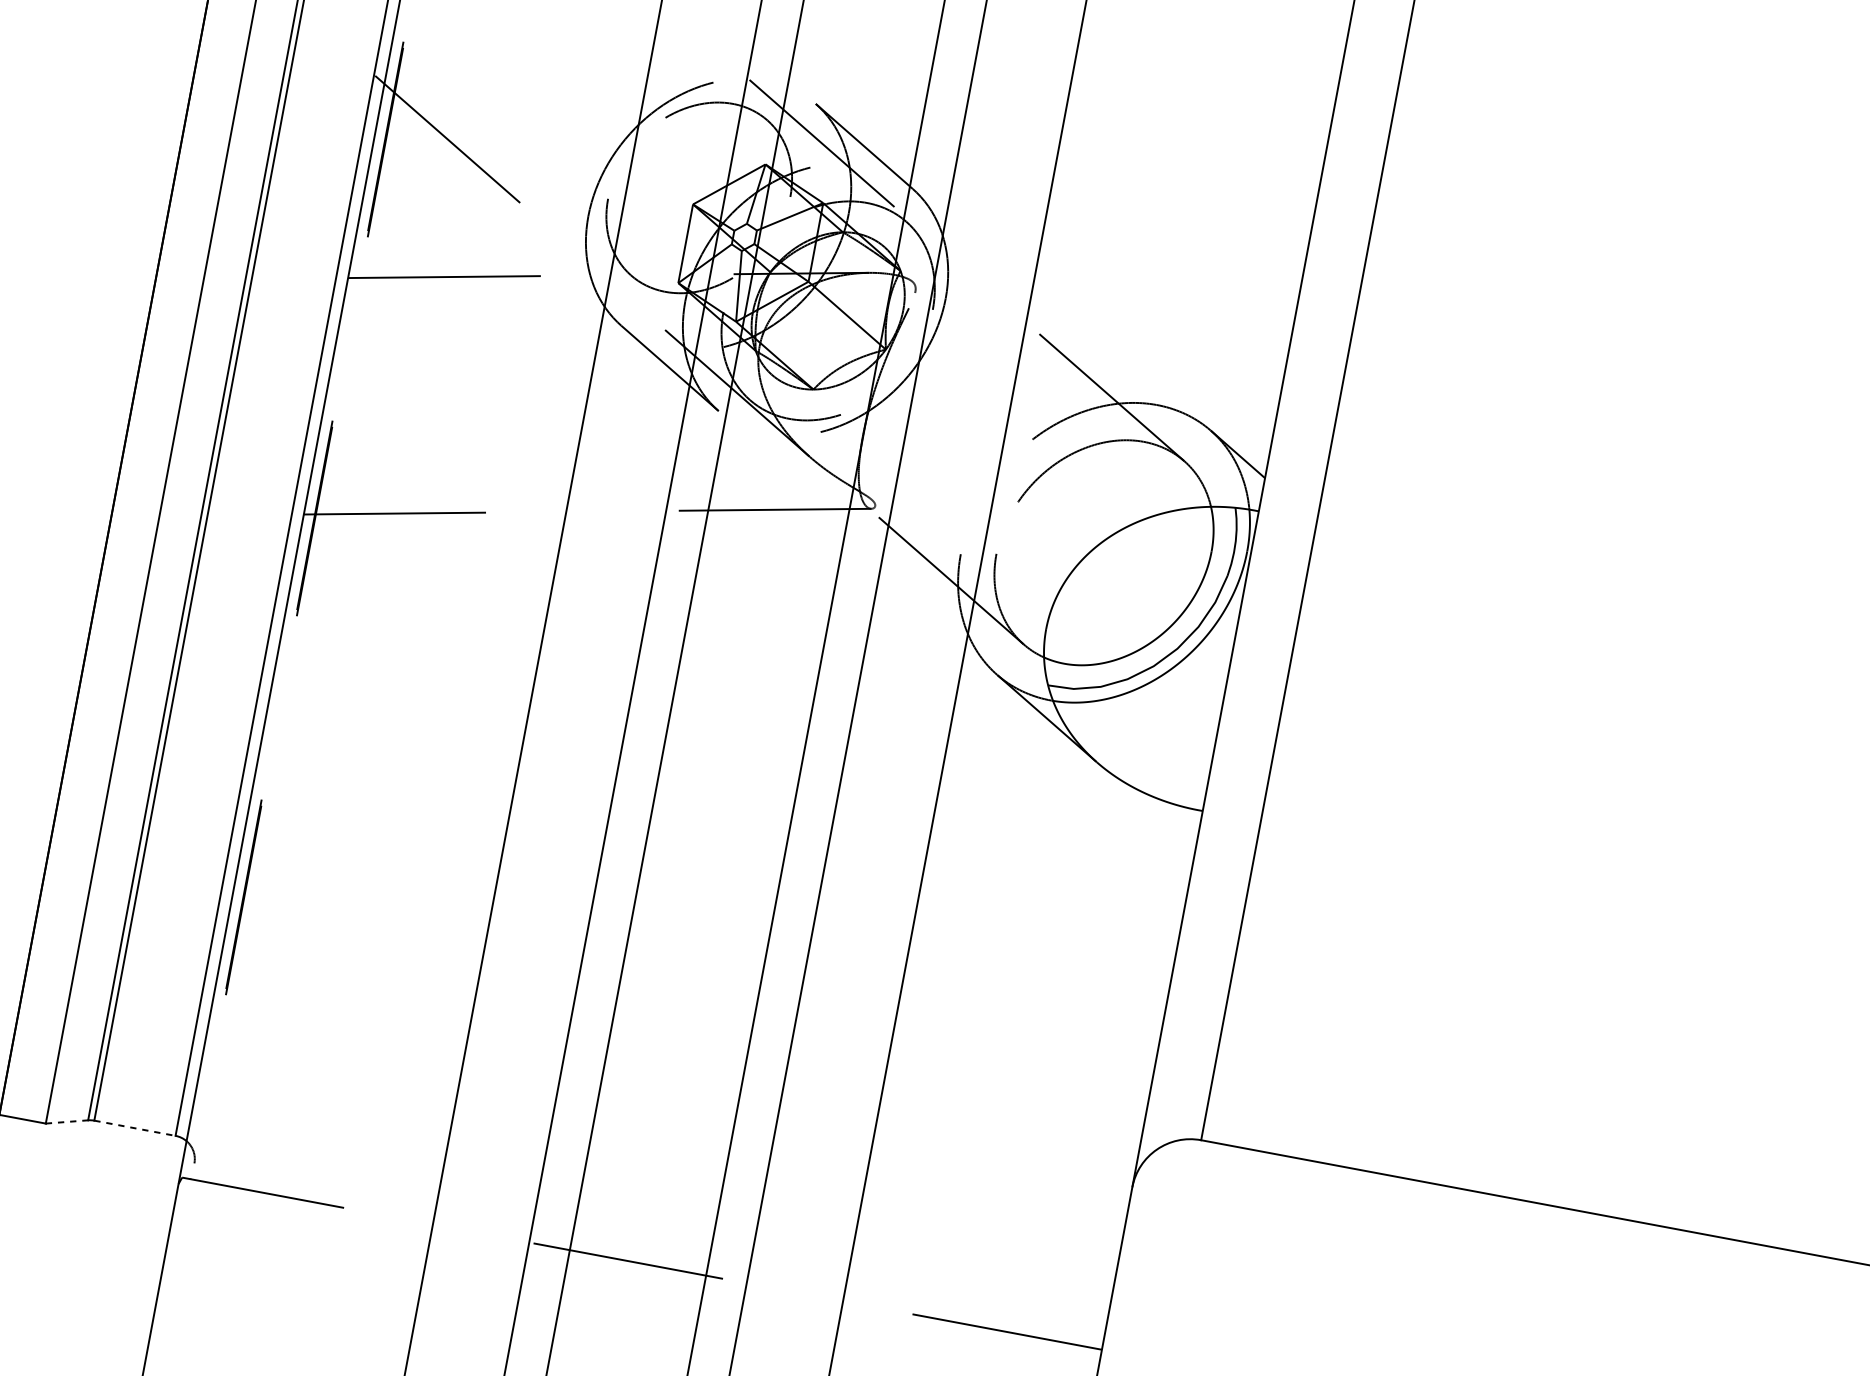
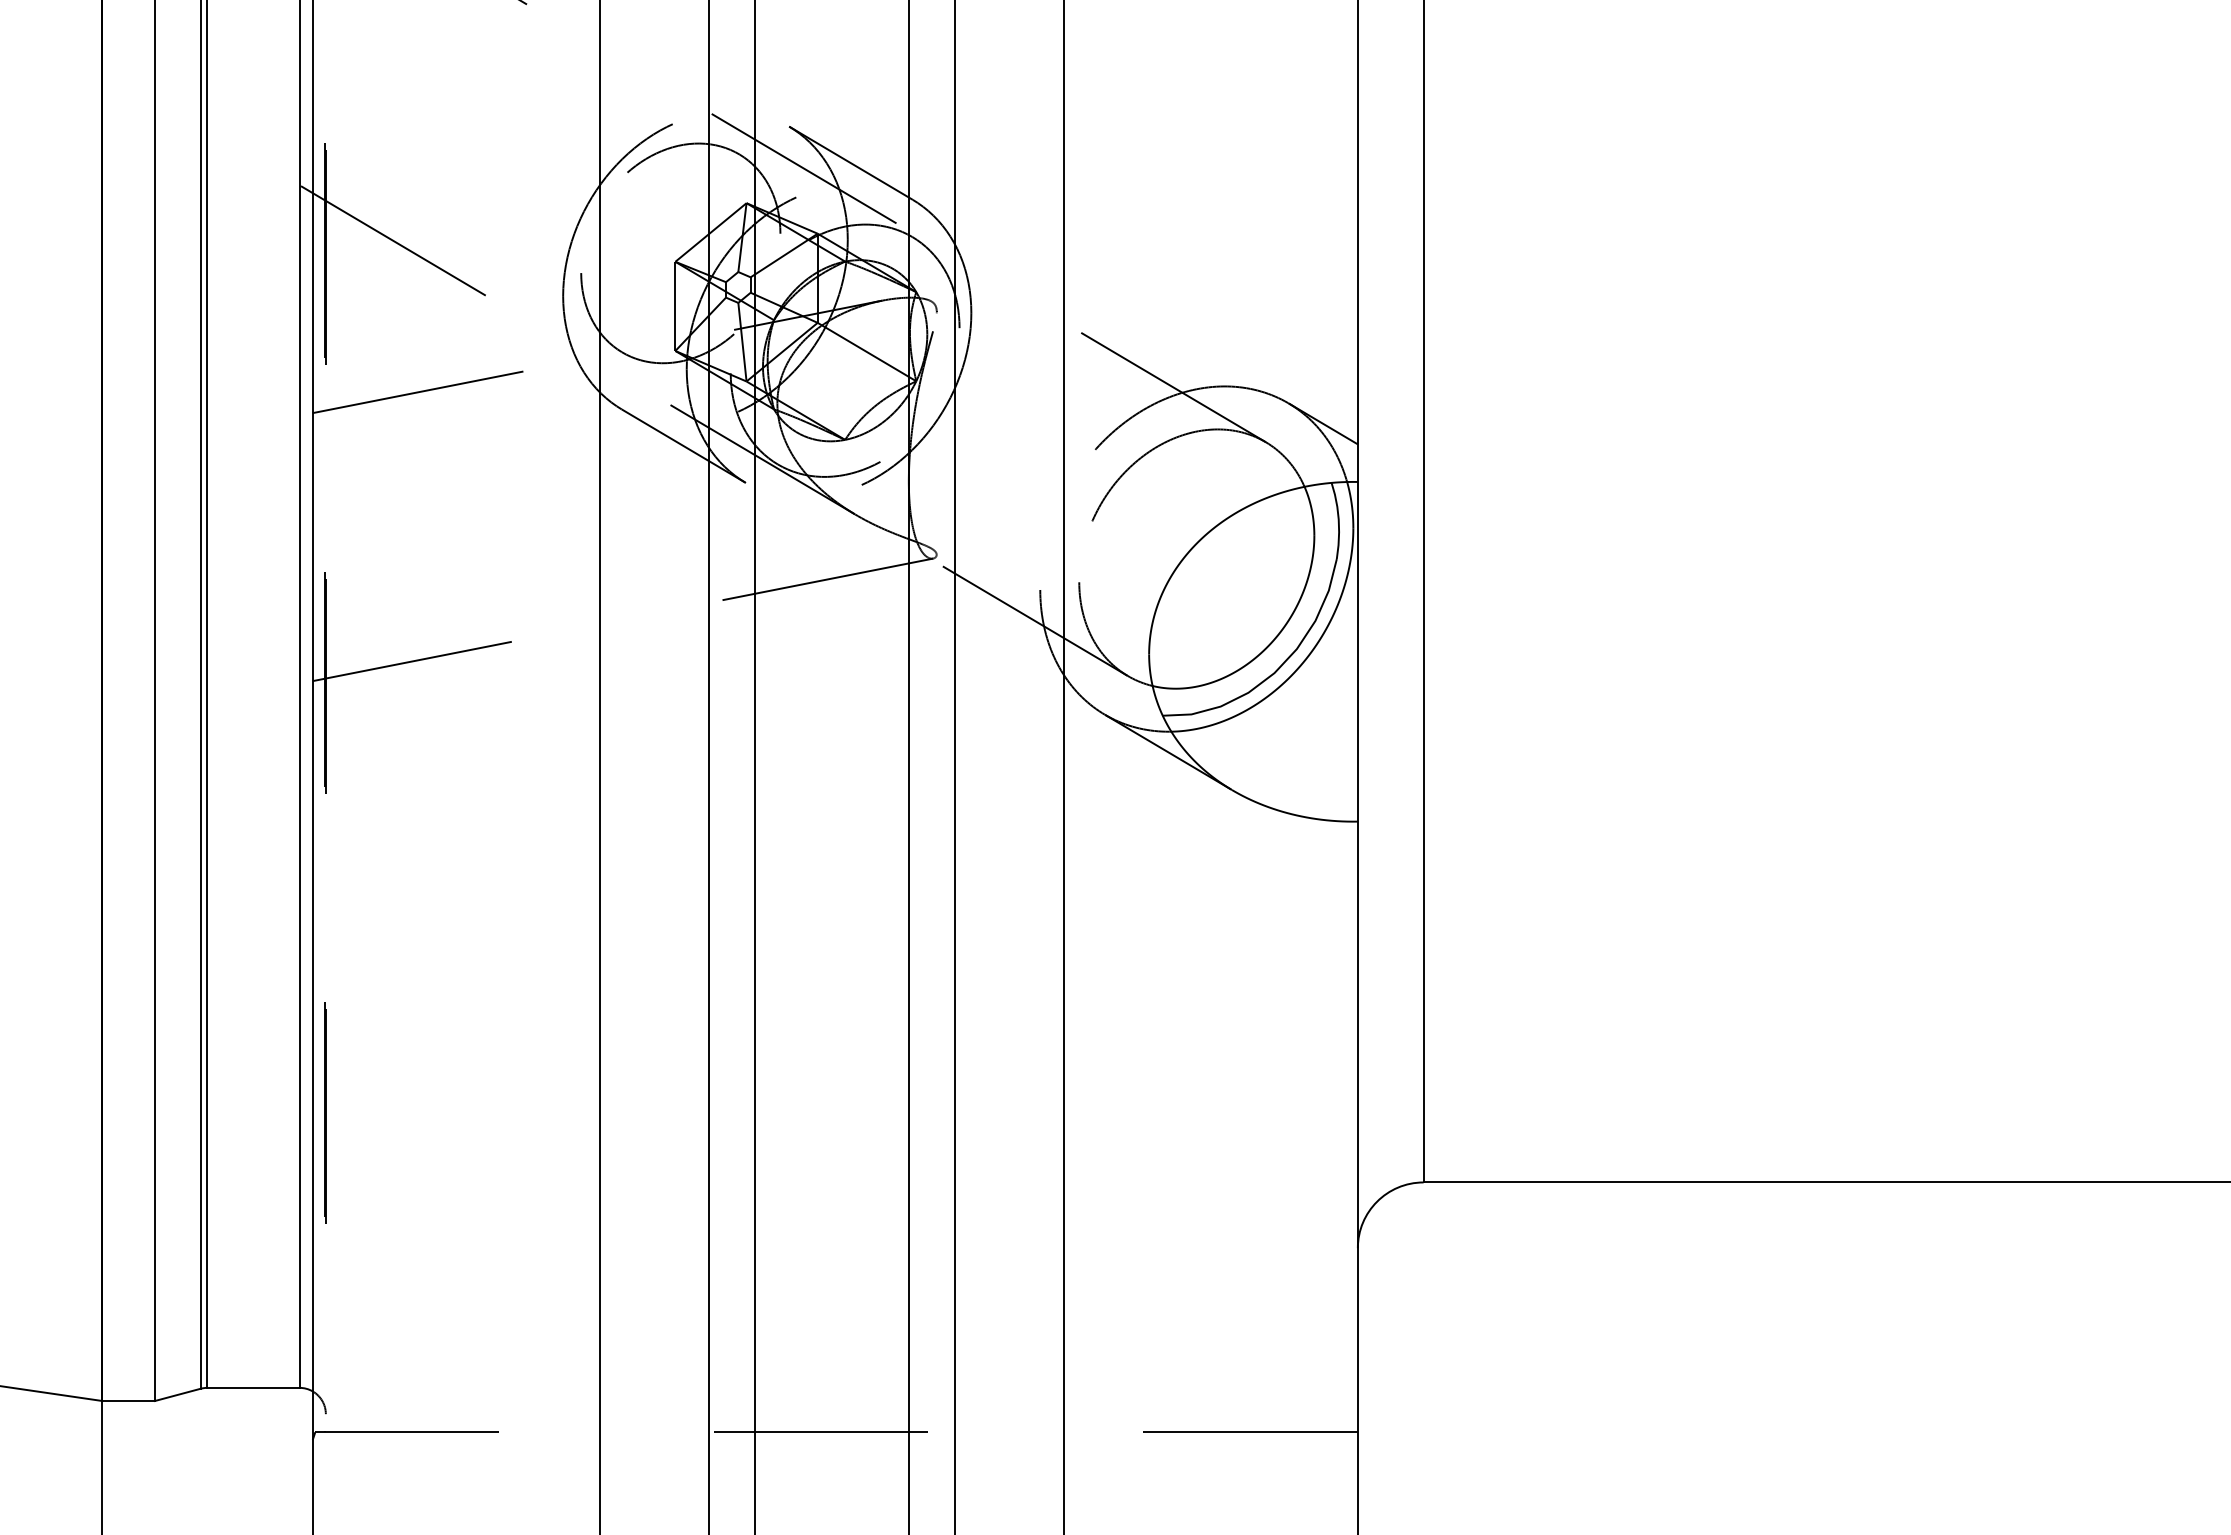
line: (66, 1121) -> (177, 1394), dashed -> solid
line: (135, 1128) -> (254, 1387), dashed -> solid

